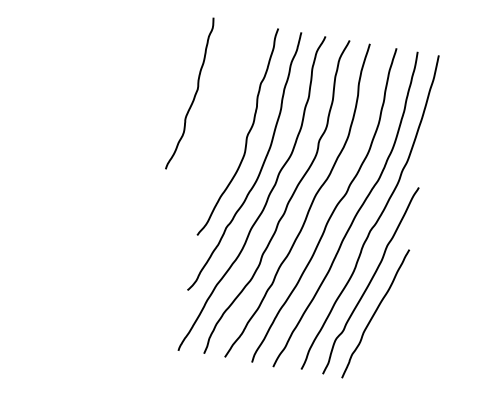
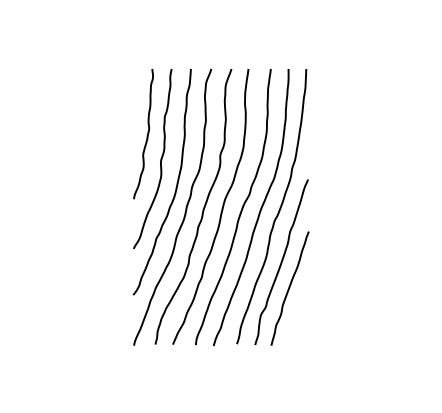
curve: (193, 95) -> (146, 135), moved

